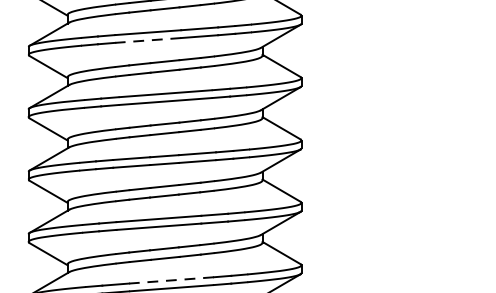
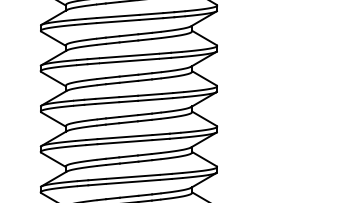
line: (147, 40) -> (117, 21), dashed -> solid
line: (172, 279) -> (133, 176), dashed -> solid

